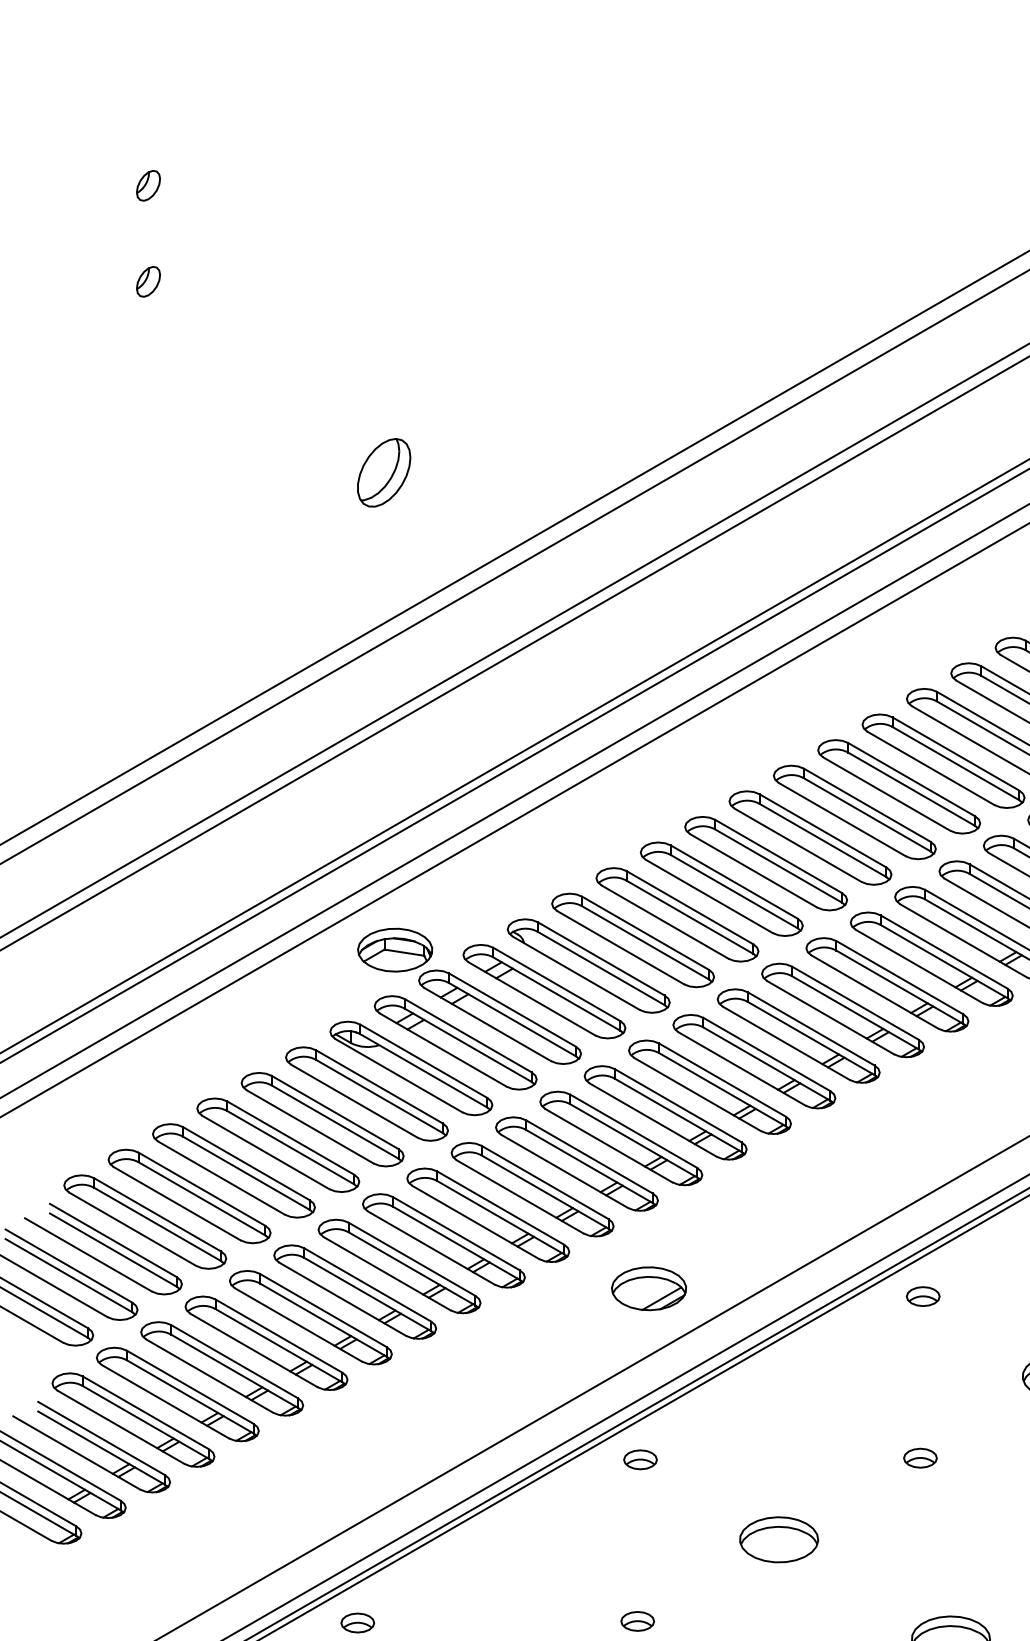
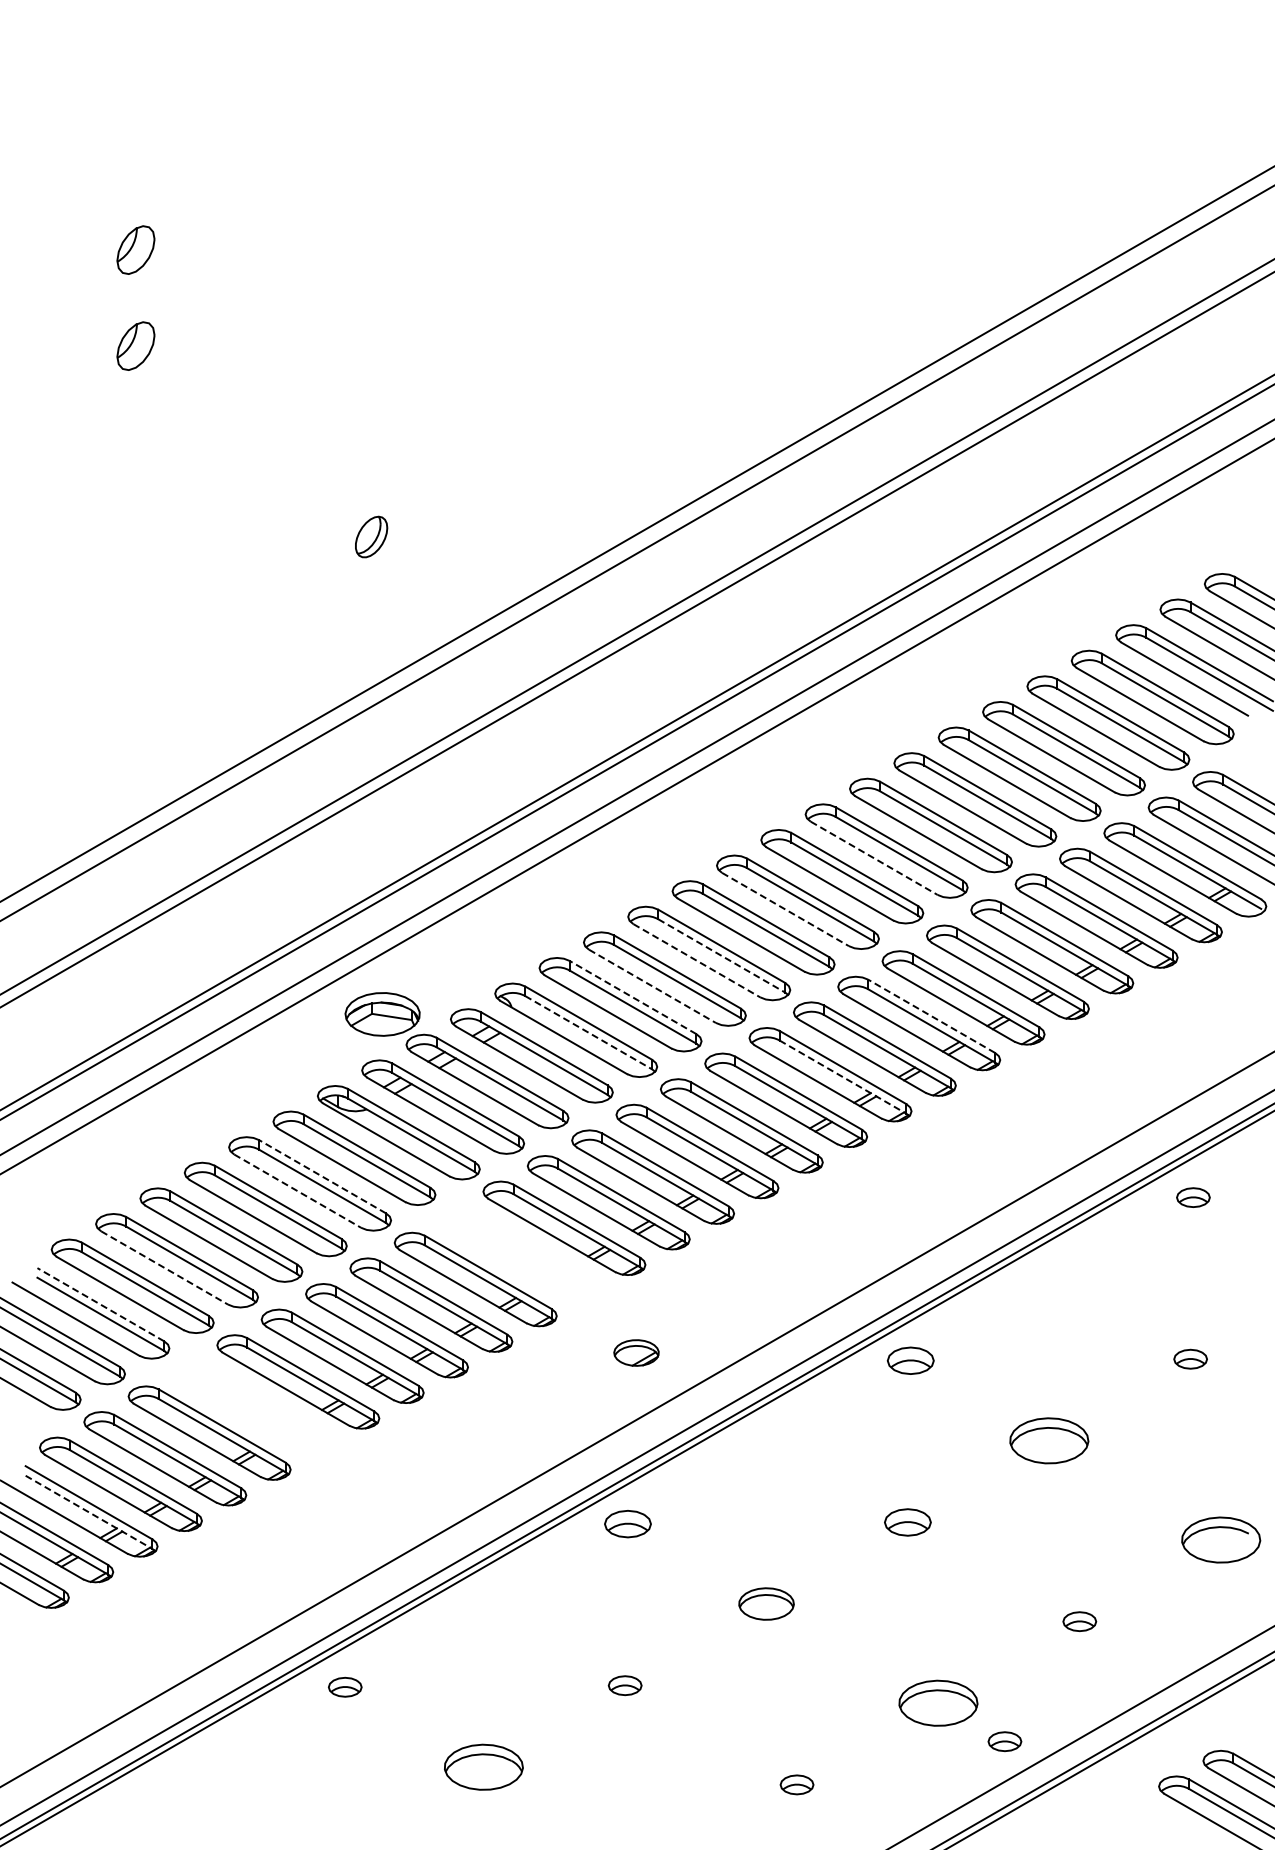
part: (148, 185) -> (135, 249), size x1.6
part: (148, 281) -> (135, 345), size x1.6
part: (384, 472) -> (371, 536), size x0.6
line: (887, 794) -> (874, 858), solid -> dashed
line: (798, 845) -> (785, 909), solid -> dashed
line: (735, 892) -> (722, 956), solid -> dashed
line: (710, 896) -> (697, 960), solid -> dashed
line: (665, 922) -> (652, 986), solid -> dashed
line: (645, 933) -> (632, 997), solid -> dashed
line: (944, 952) -> (931, 1016), solid -> dashed
line: (602, 968) -> (589, 1032), solid -> dashed
line: (856, 1013) -> (843, 1077), solid -> dashed
line: (335, 1112) -> (322, 1176), solid -> dashed
line: (311, 1127) -> (298, 1191), solid -> dashed
part: (532, 1189) -> (519, 1253), removed
line: (178, 1204) -> (165, 1268), solid -> dashed
line: (113, 1240) -> (100, 1304), solid -> dashed
part: (649, 1288) -> (636, 1352), size x0.6
part: (923, 1296) -> (910, 1360), size x1.4
part: (266, 1343) -> (253, 1407), removed
line: (102, 1448) -> (89, 1512), solid -> dashed
part: (920, 1458) -> (907, 1522), size x1.4
part: (640, 1459) -> (627, 1523), size x1.4
part: (779, 1539) -> (766, 1603), size x0.7

